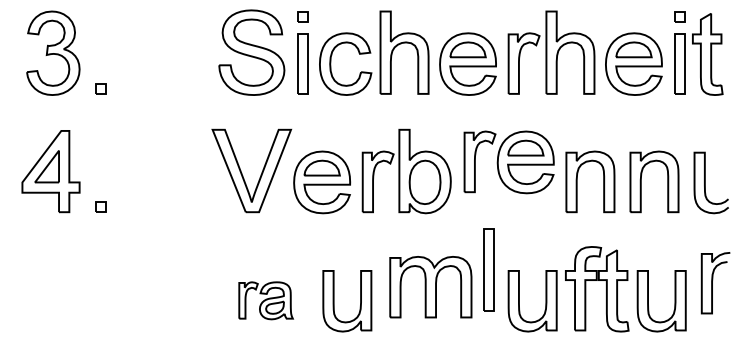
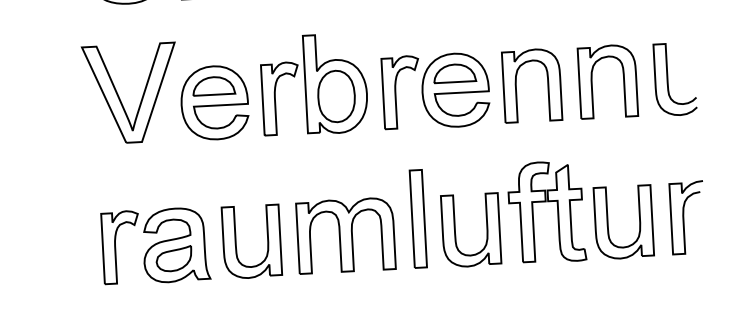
part: (508, 162) -> (435, 91), moved
part: (488, 269) -> (418, 218), moved
curve: (712, 283) -> (683, 218), moved
part: (430, 287) -> (345, 236), moved
part: (265, 300) -> (155, 246), size x1.67

